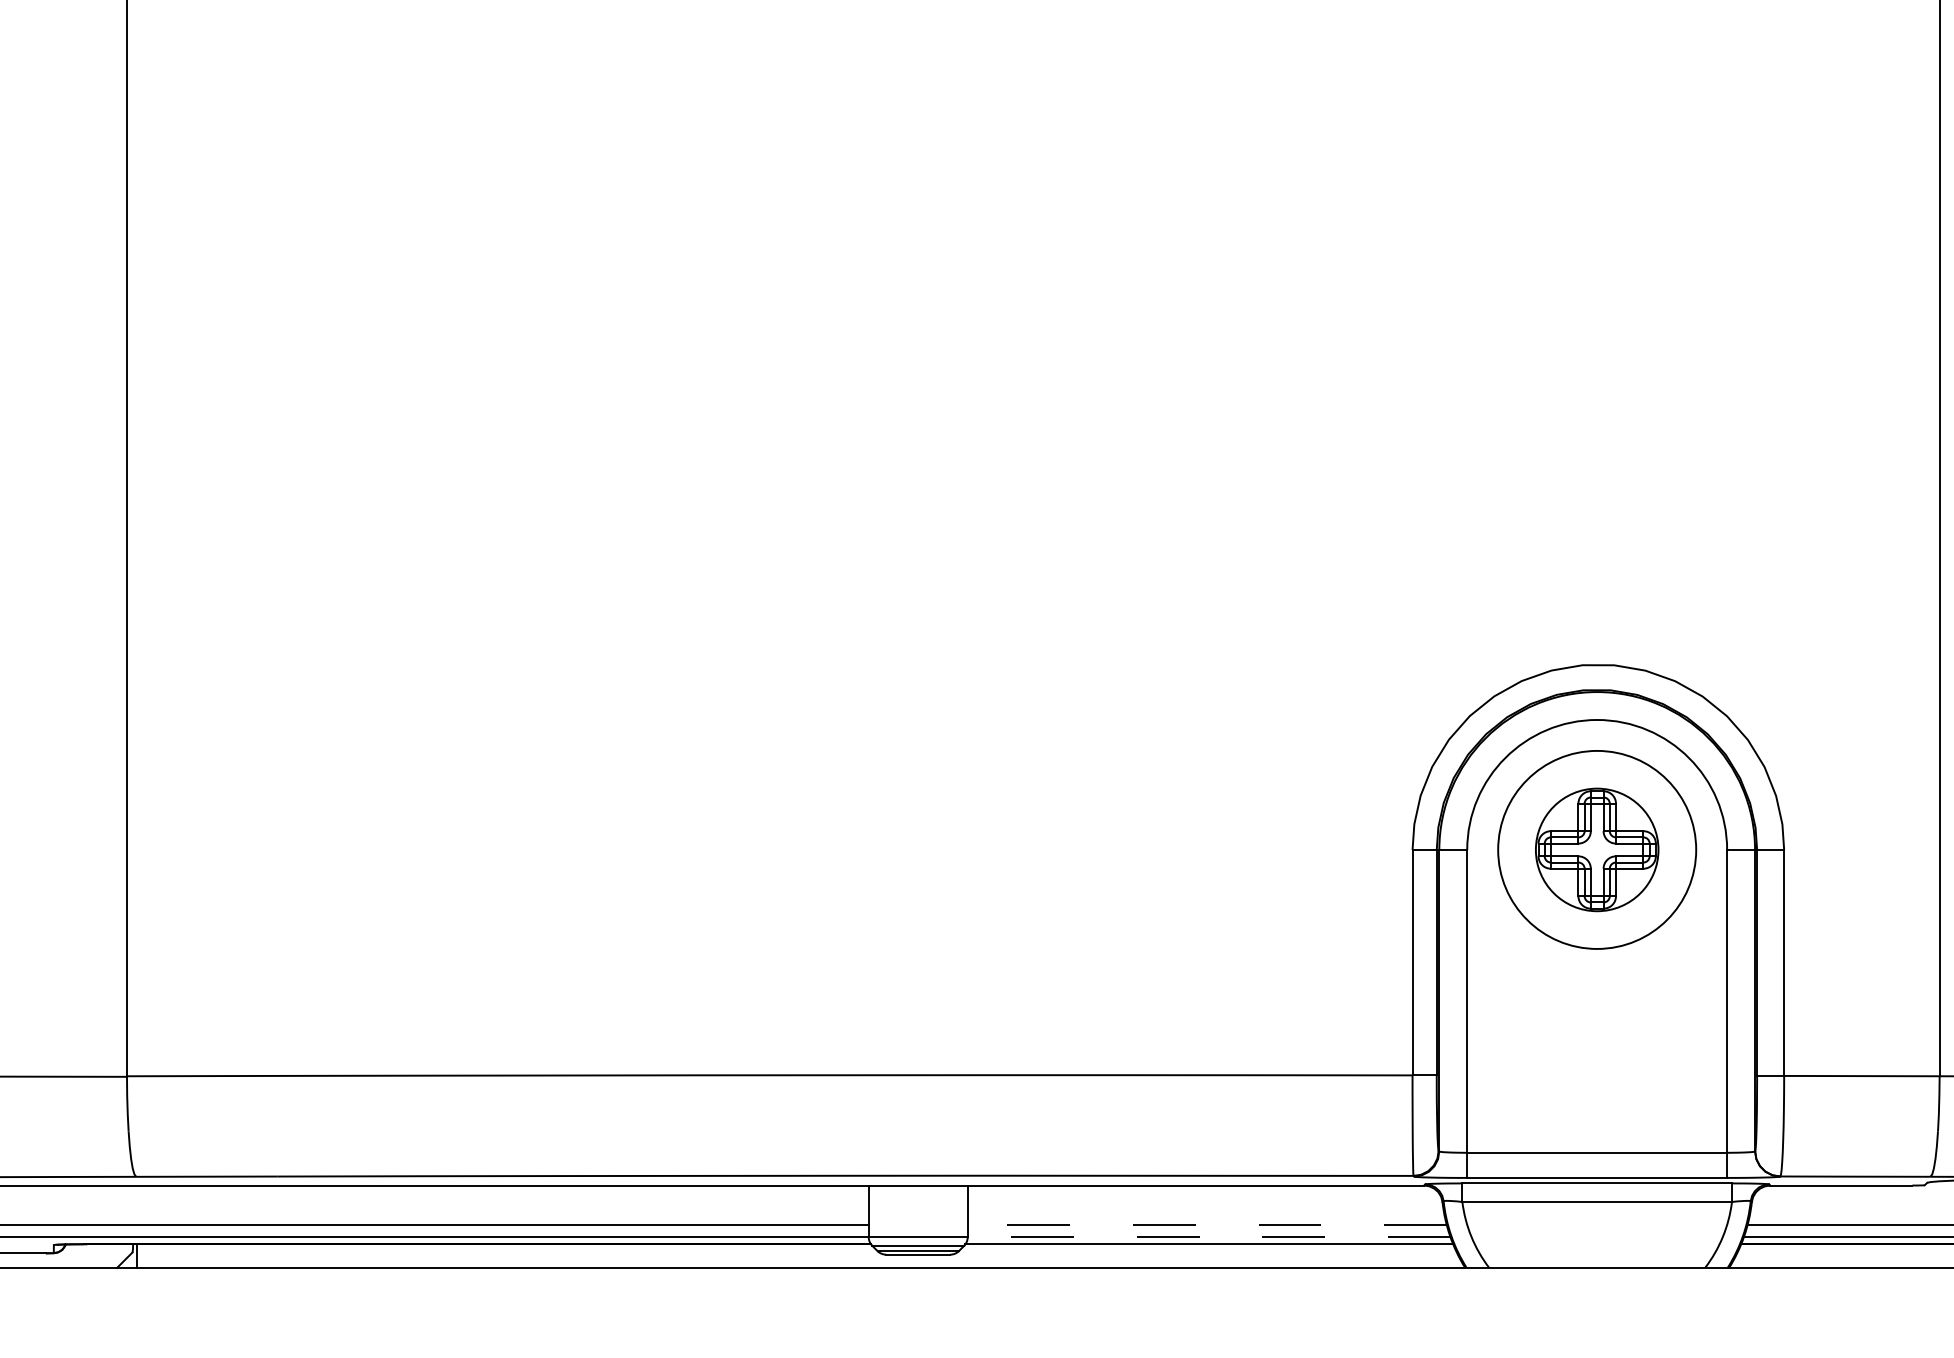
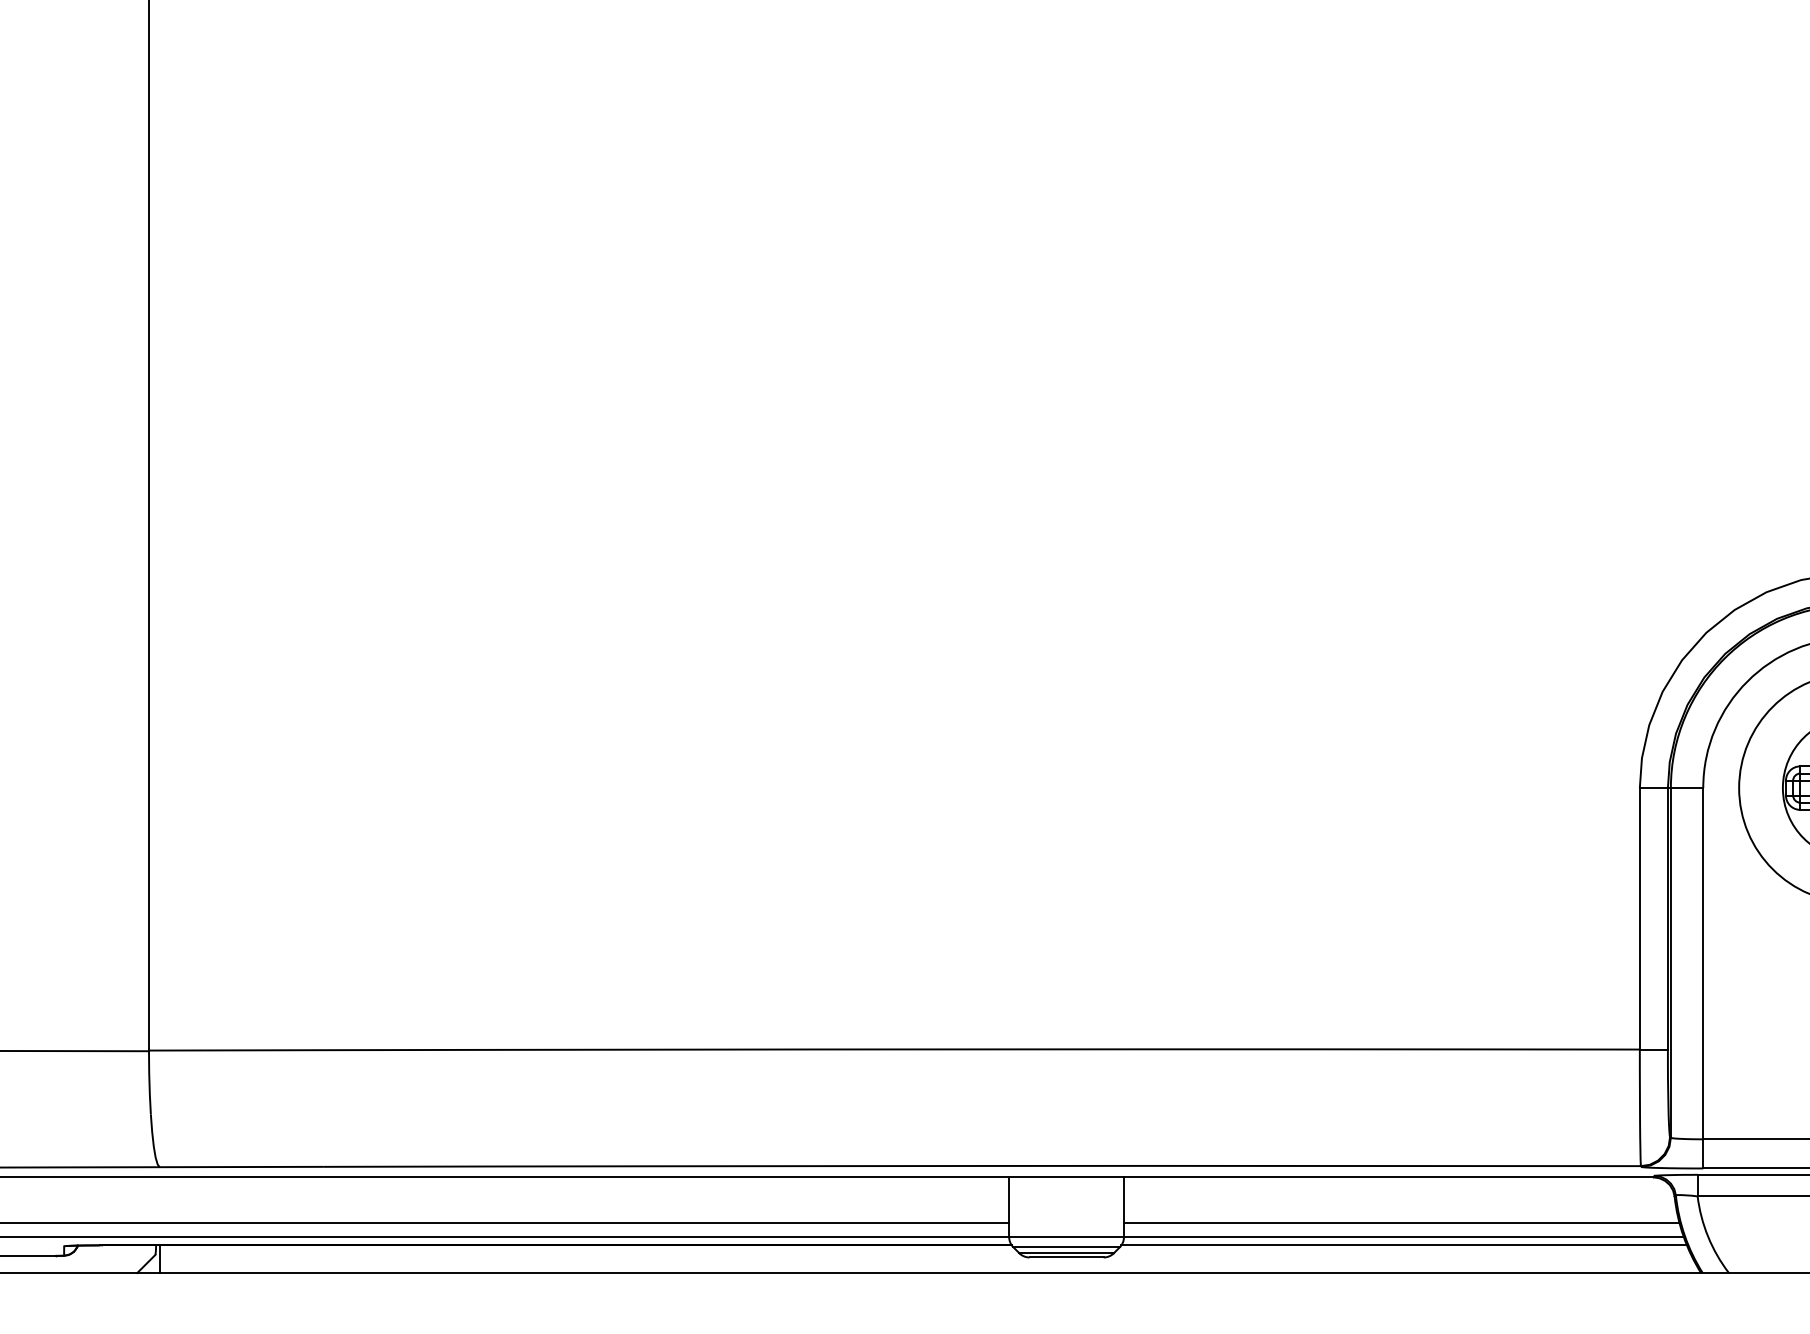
line: (1207, 1224) -> (1402, 1222), dashed -> solid
line: (1209, 1237) -> (1404, 1237), dashed -> solid

